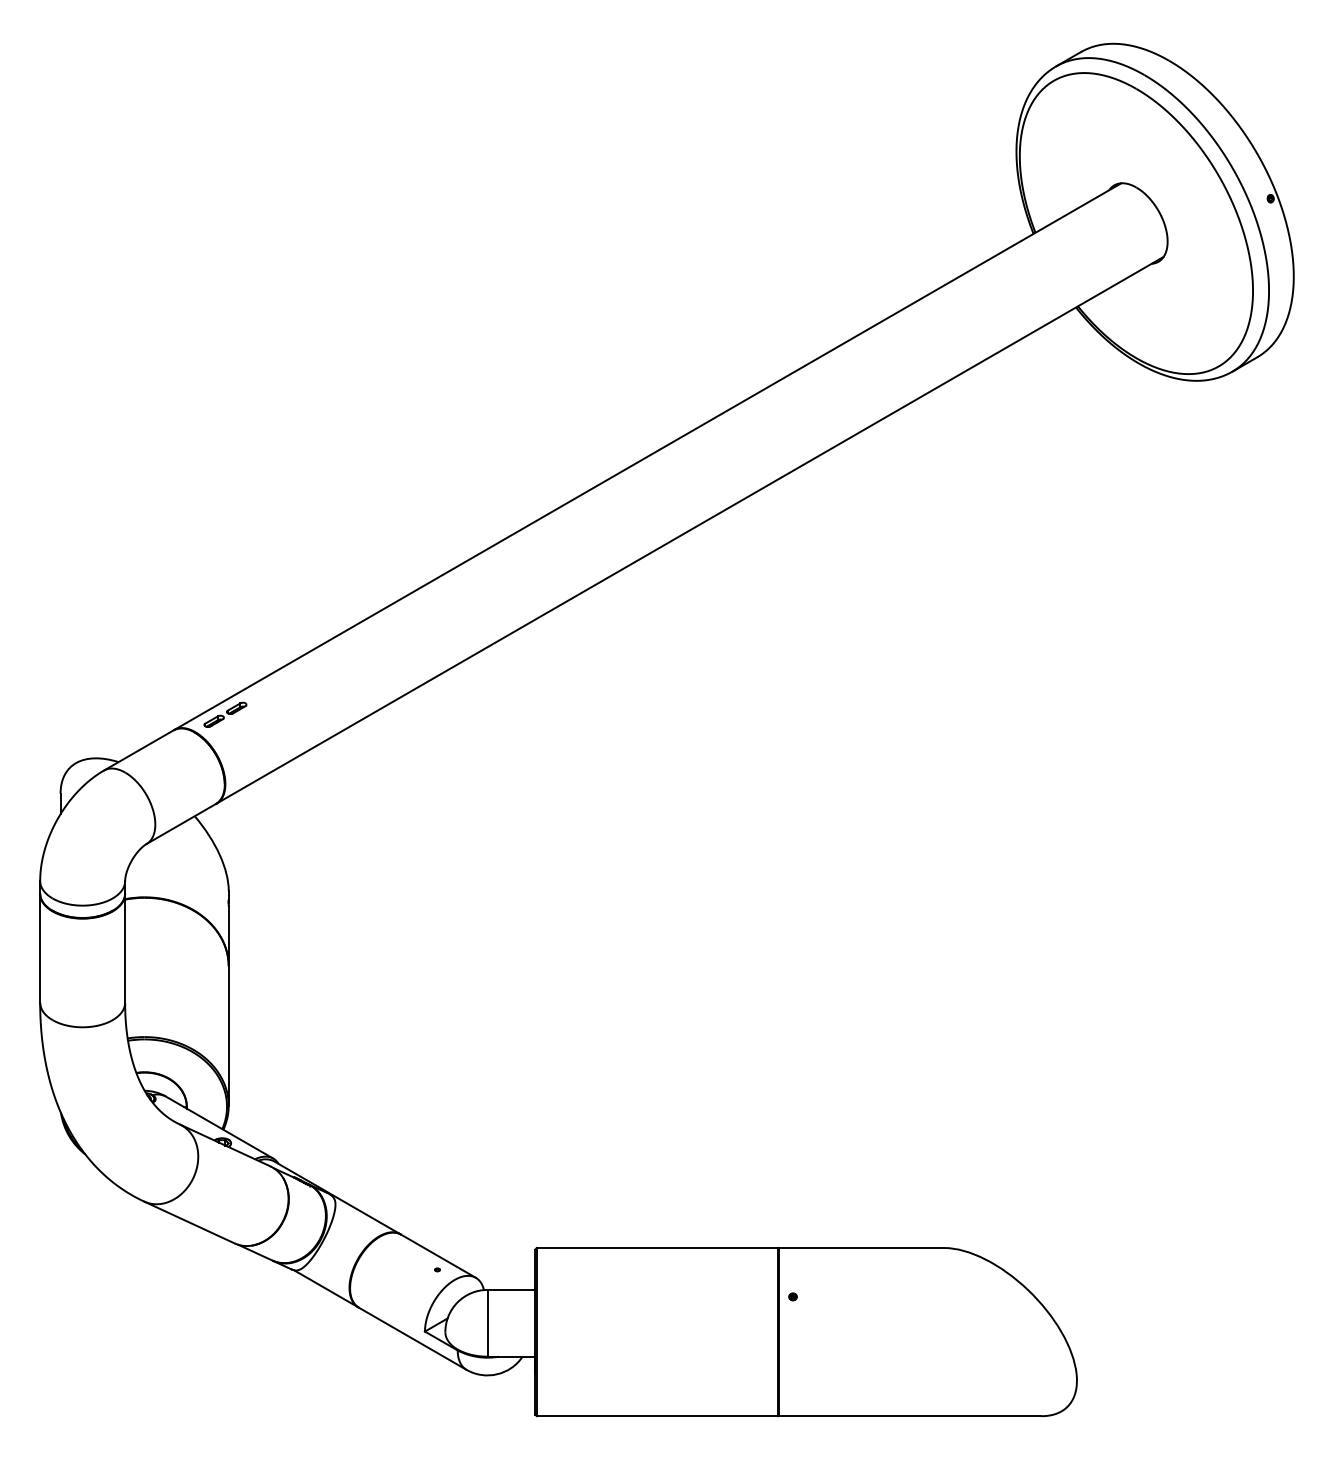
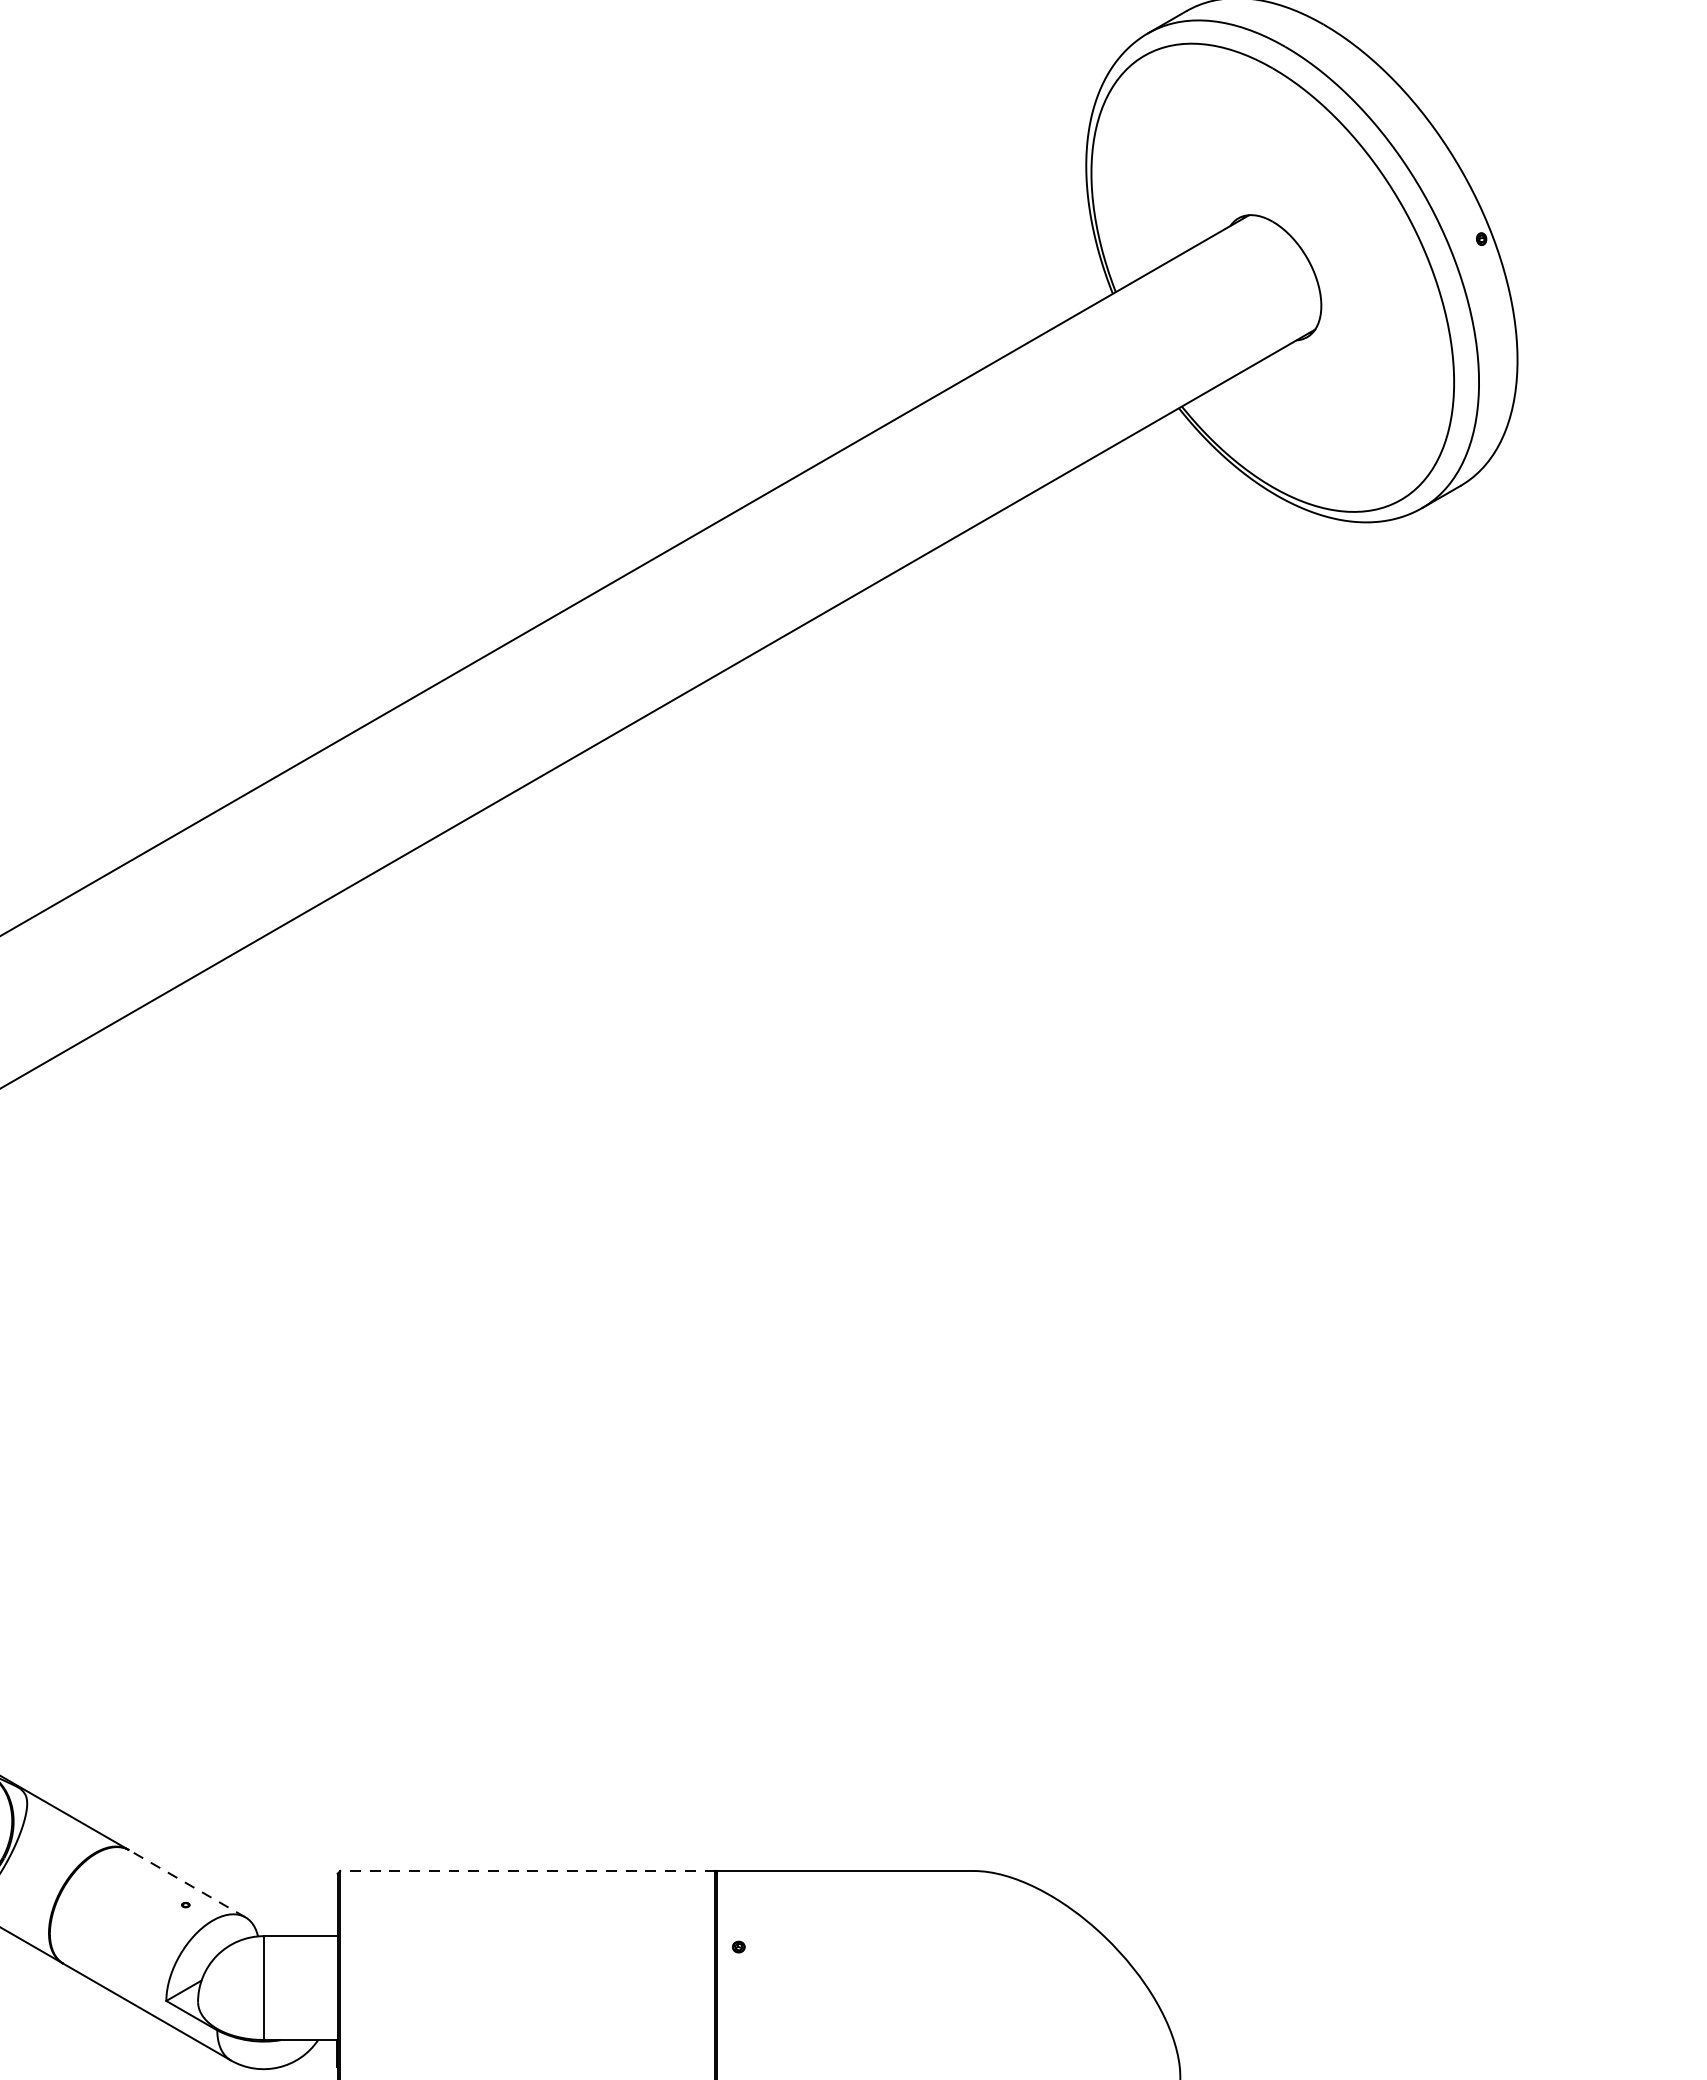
line: (657, 1248) -> (527, 1871), solid -> dashed
line: (438, 1255) -> (187, 1882), solid -> dashed

